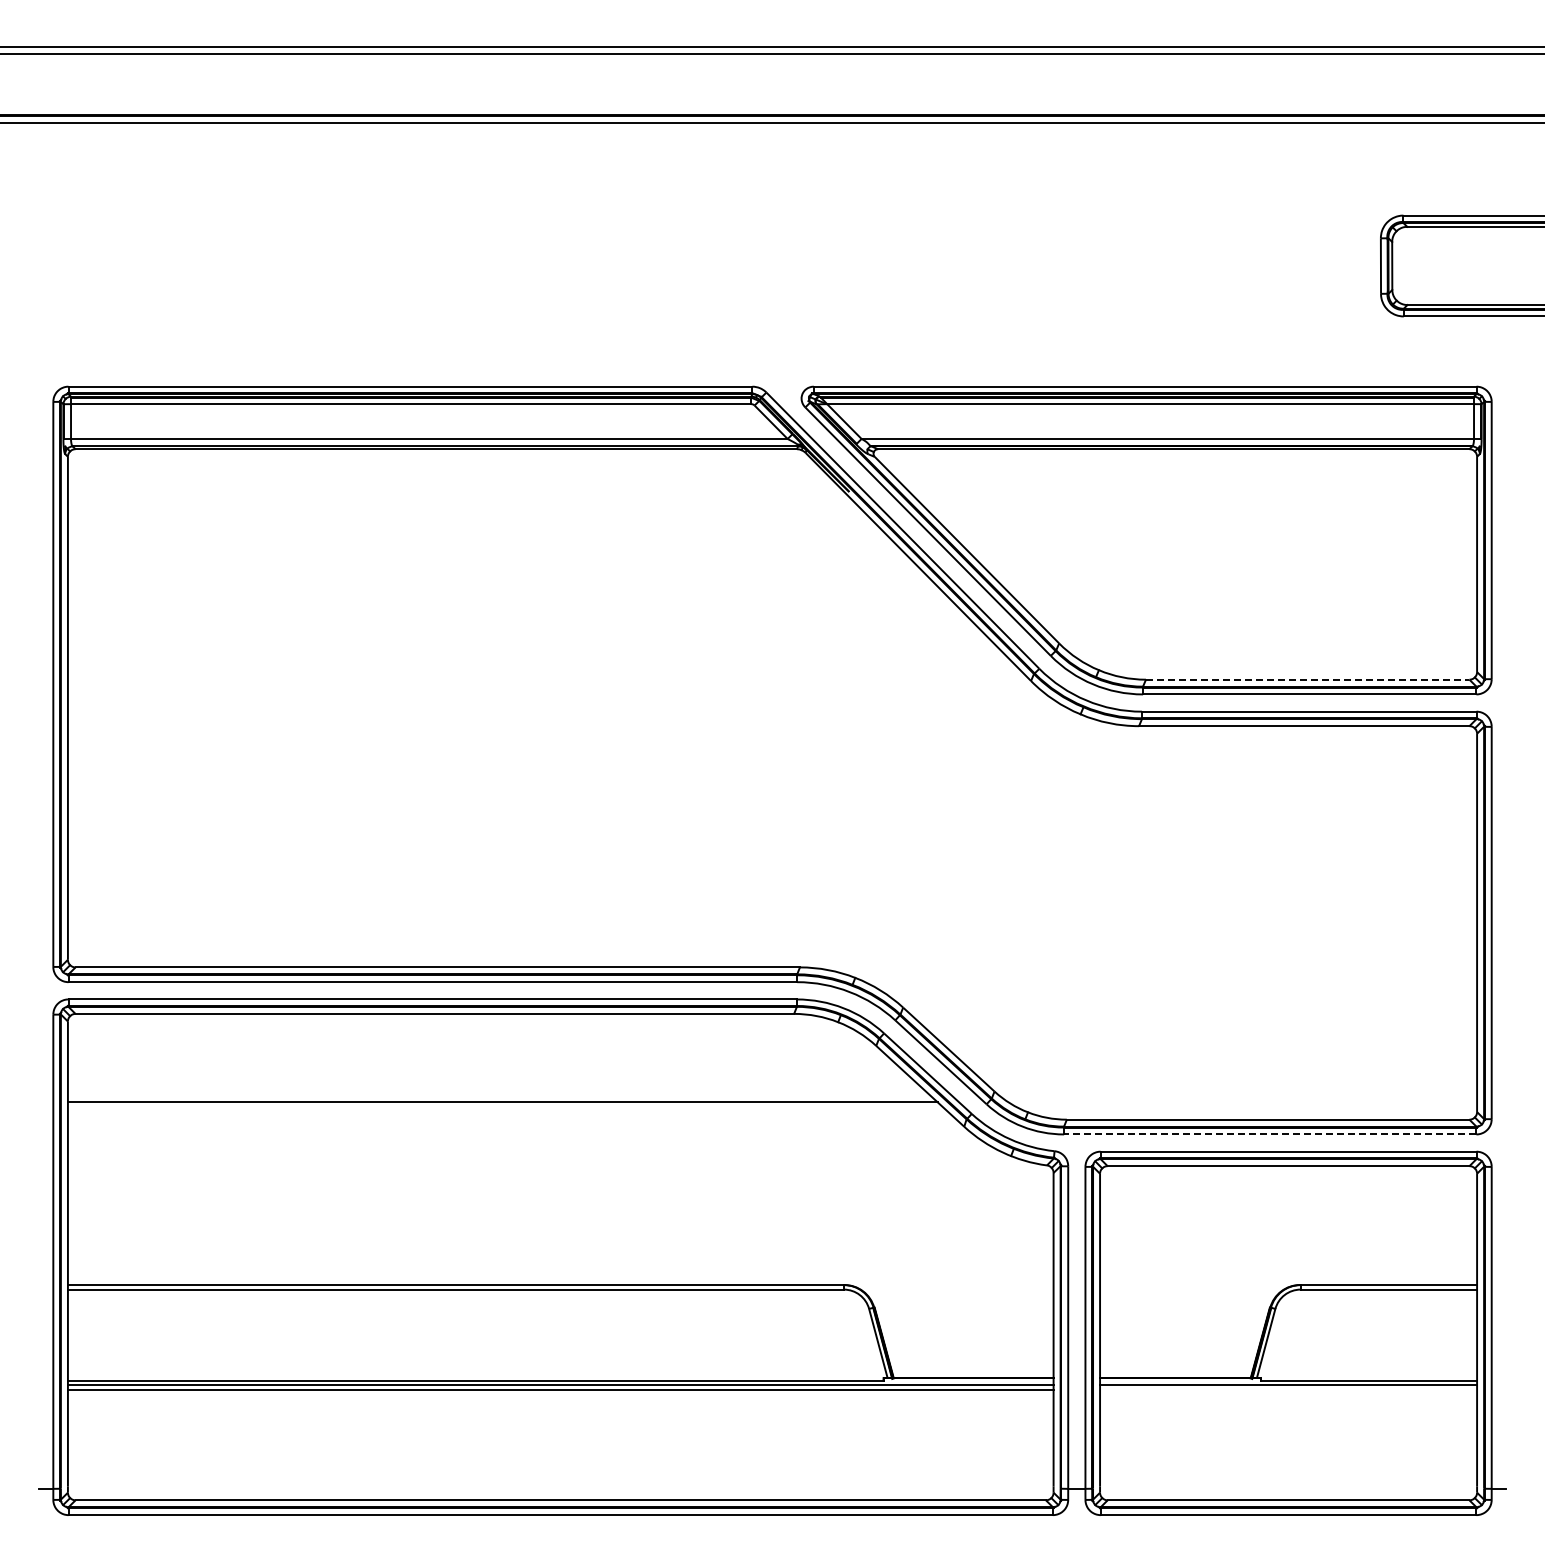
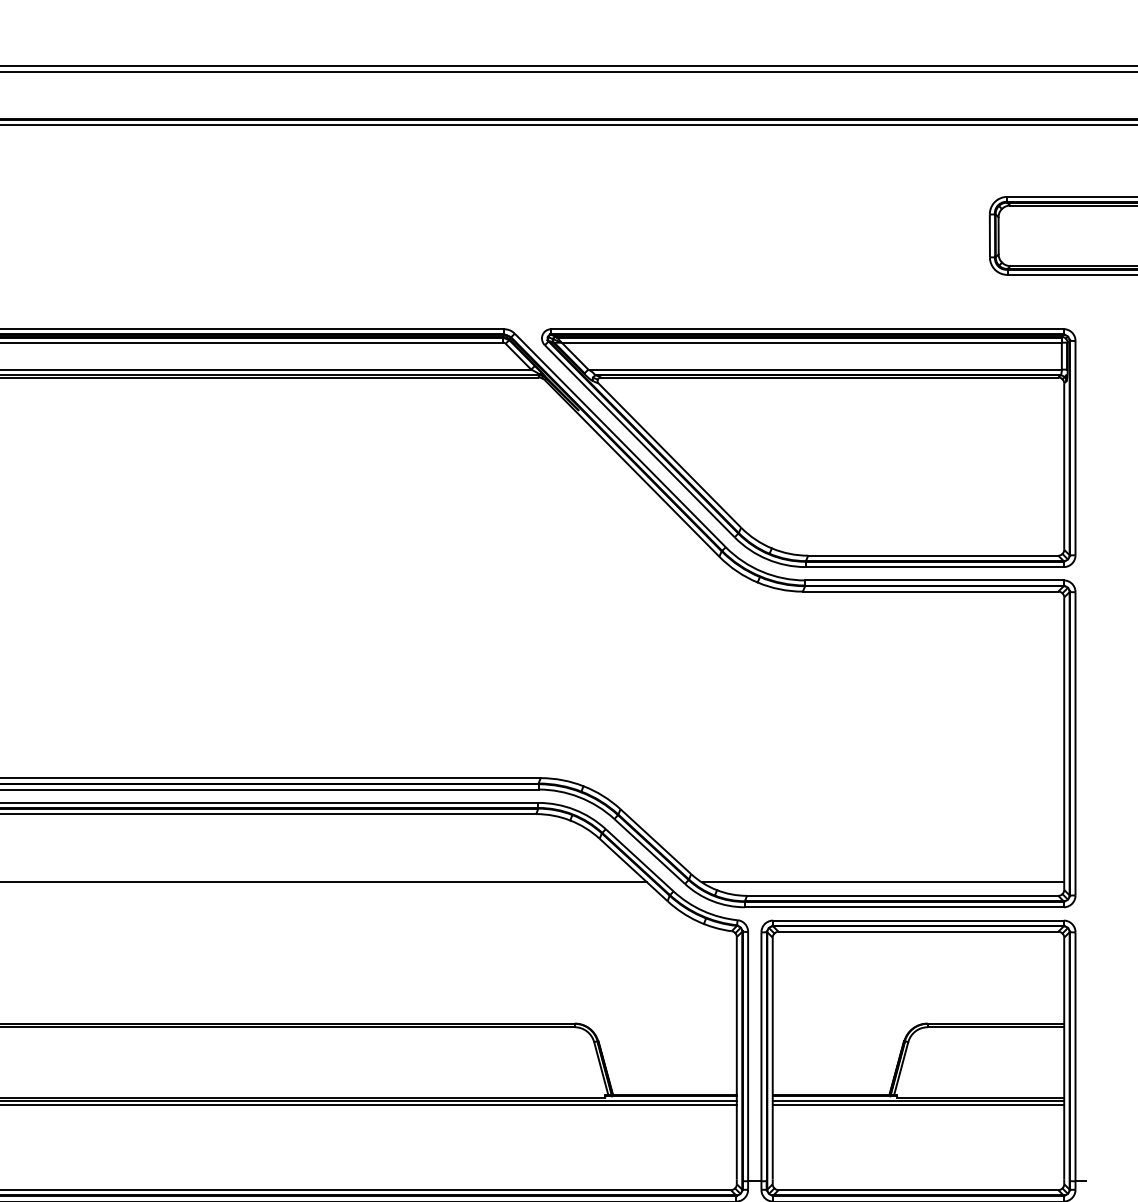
line: (1307, 679) -> (933, 555), dashed -> solid
line: (1242, 1102) -> (882, 882), added
line: (1269, 1134) -> (903, 907), dashed -> solid
line: (1288, 1389) -> (918, 1104), added

